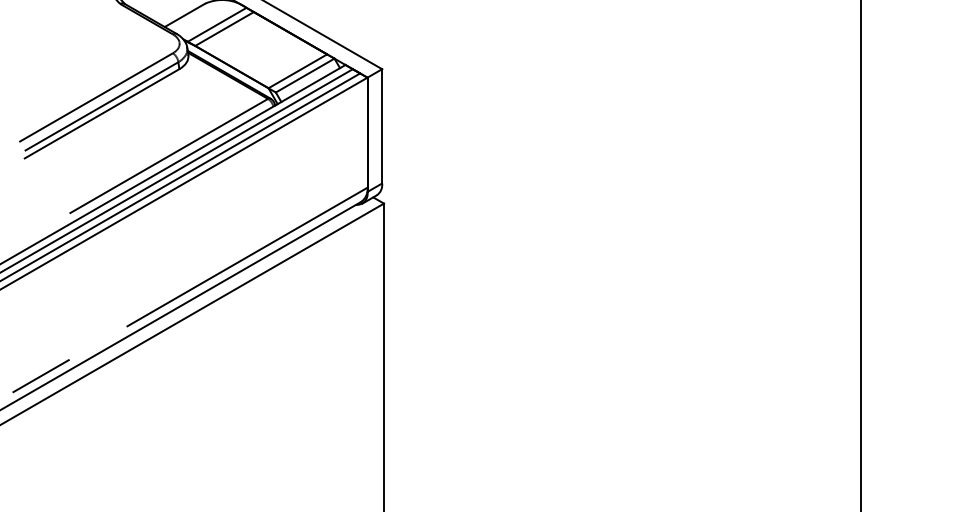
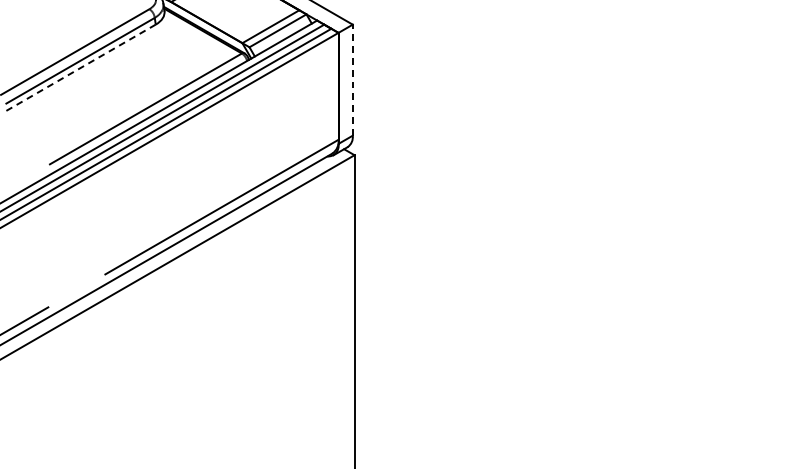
line: (101, 114) -> (80, 68), solid -> dashed
line: (382, 125) -> (353, 79), solid -> dashed

